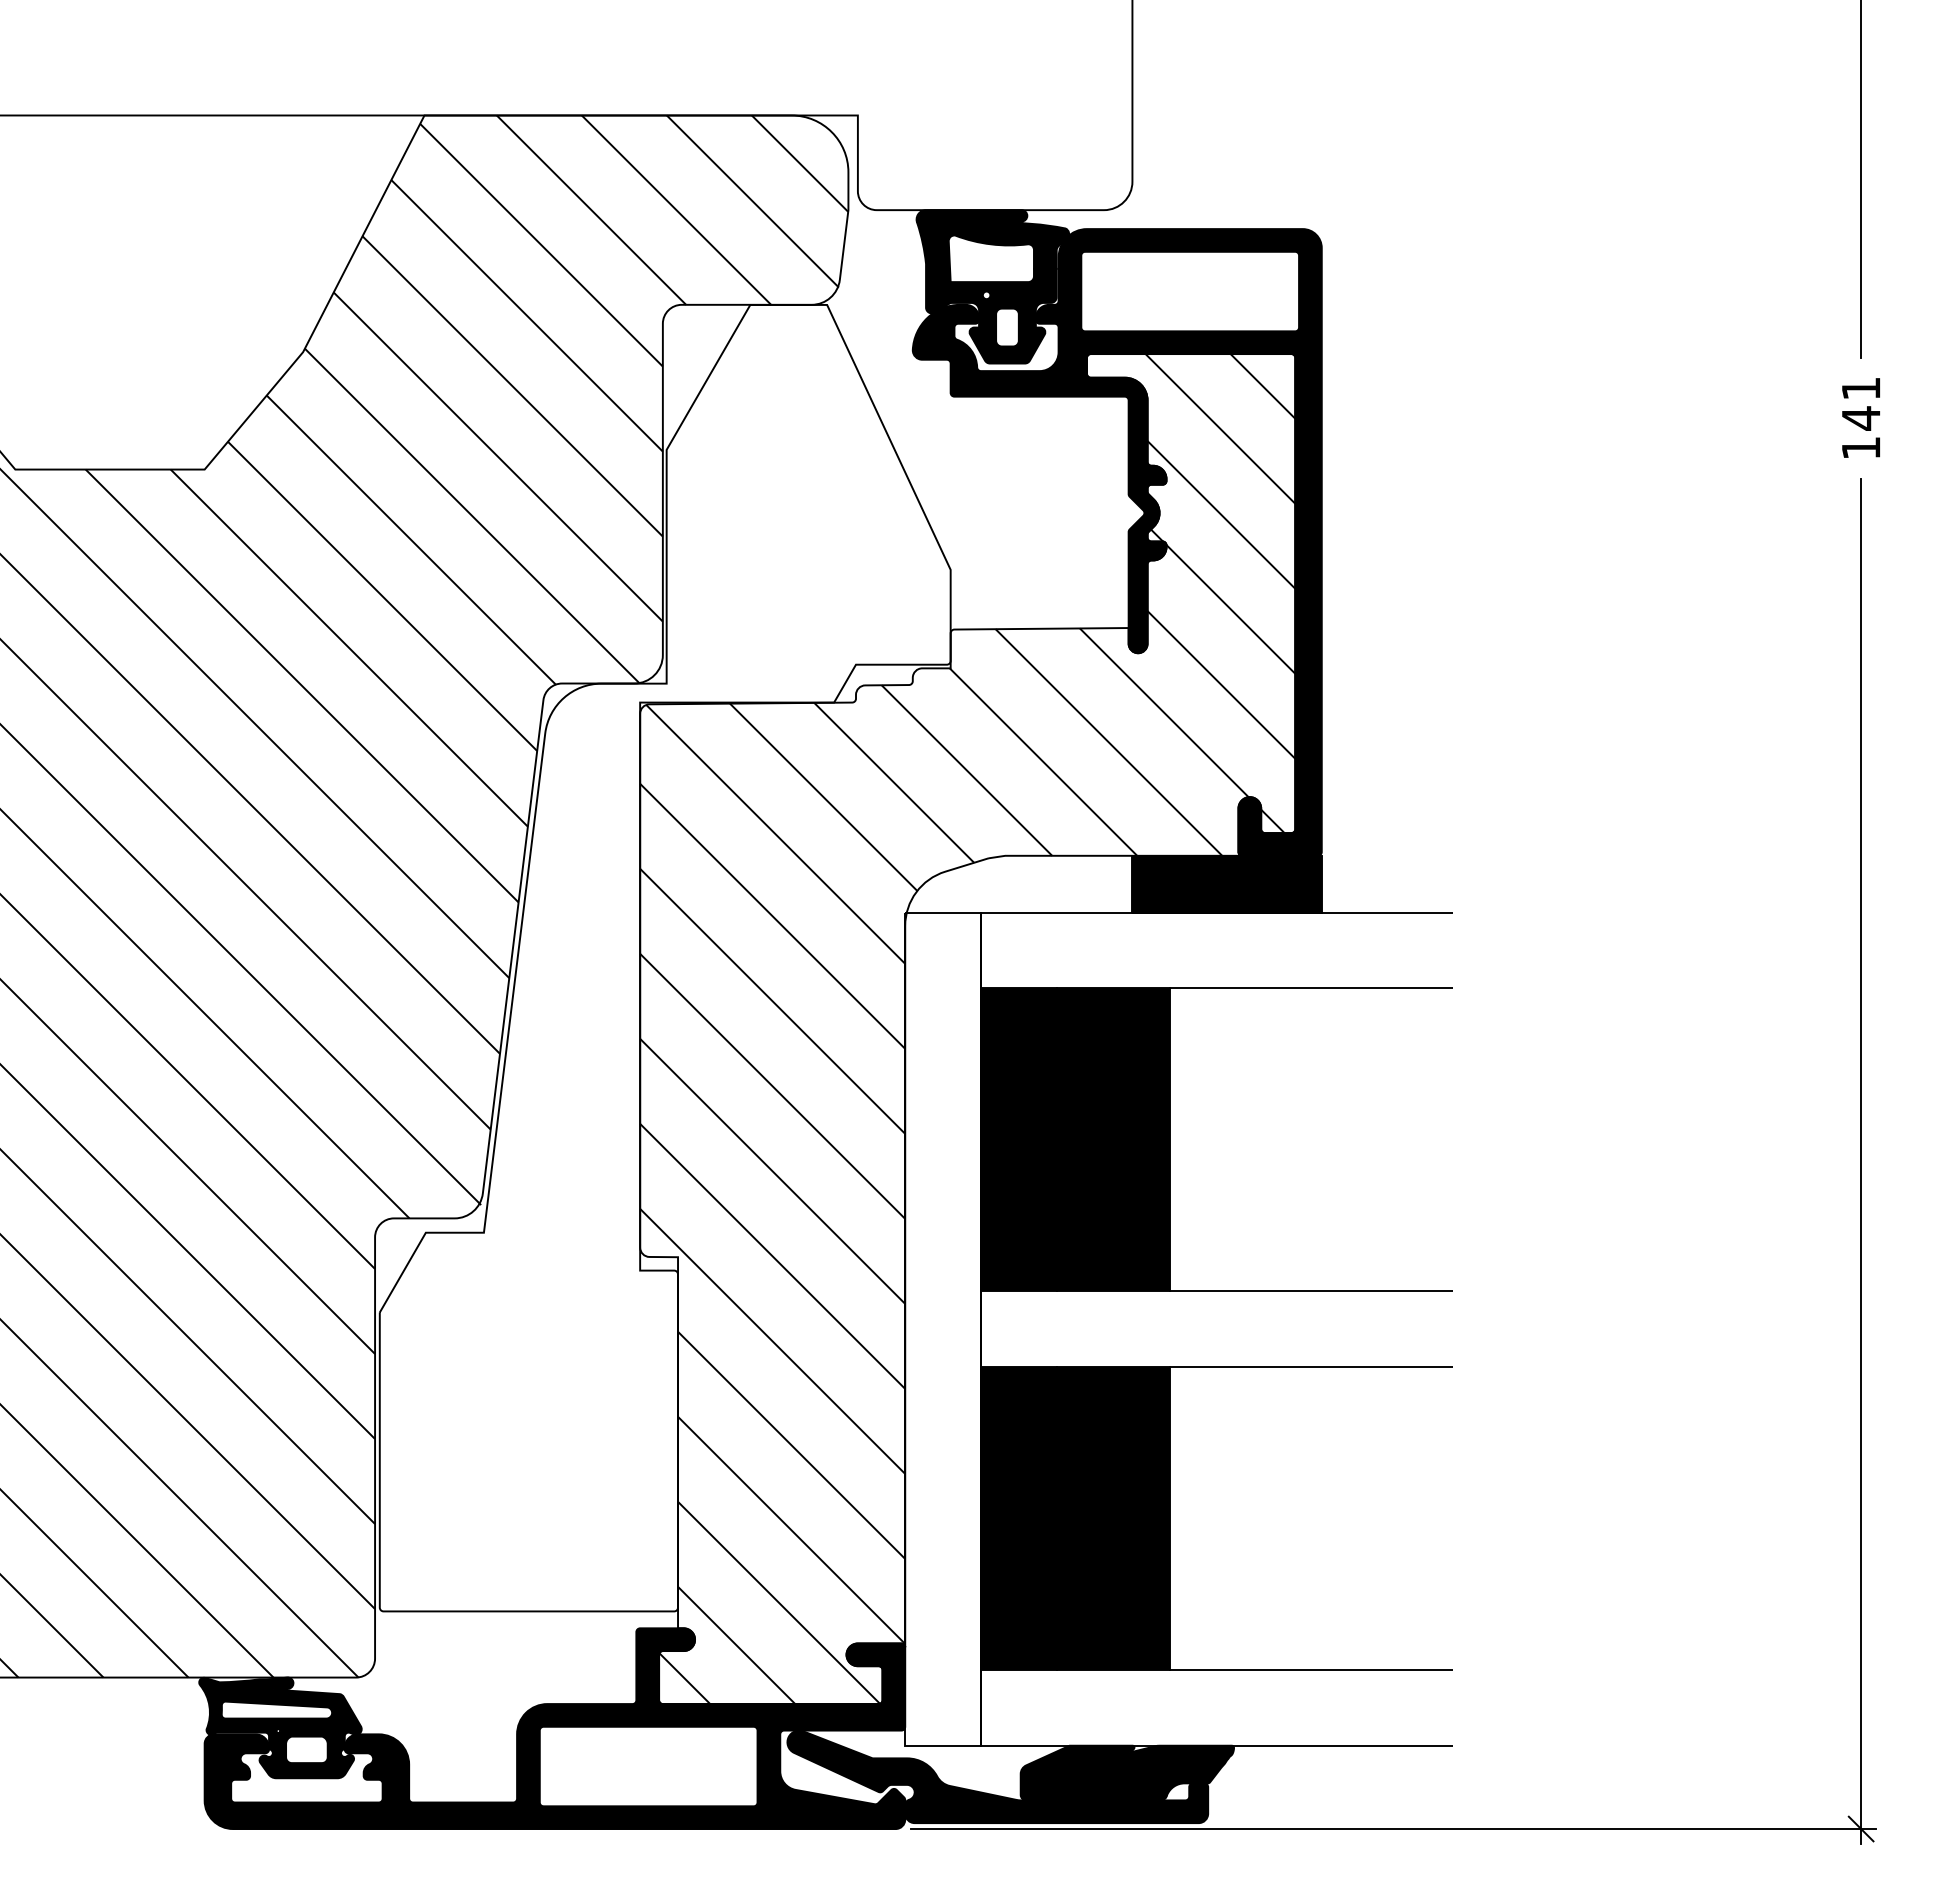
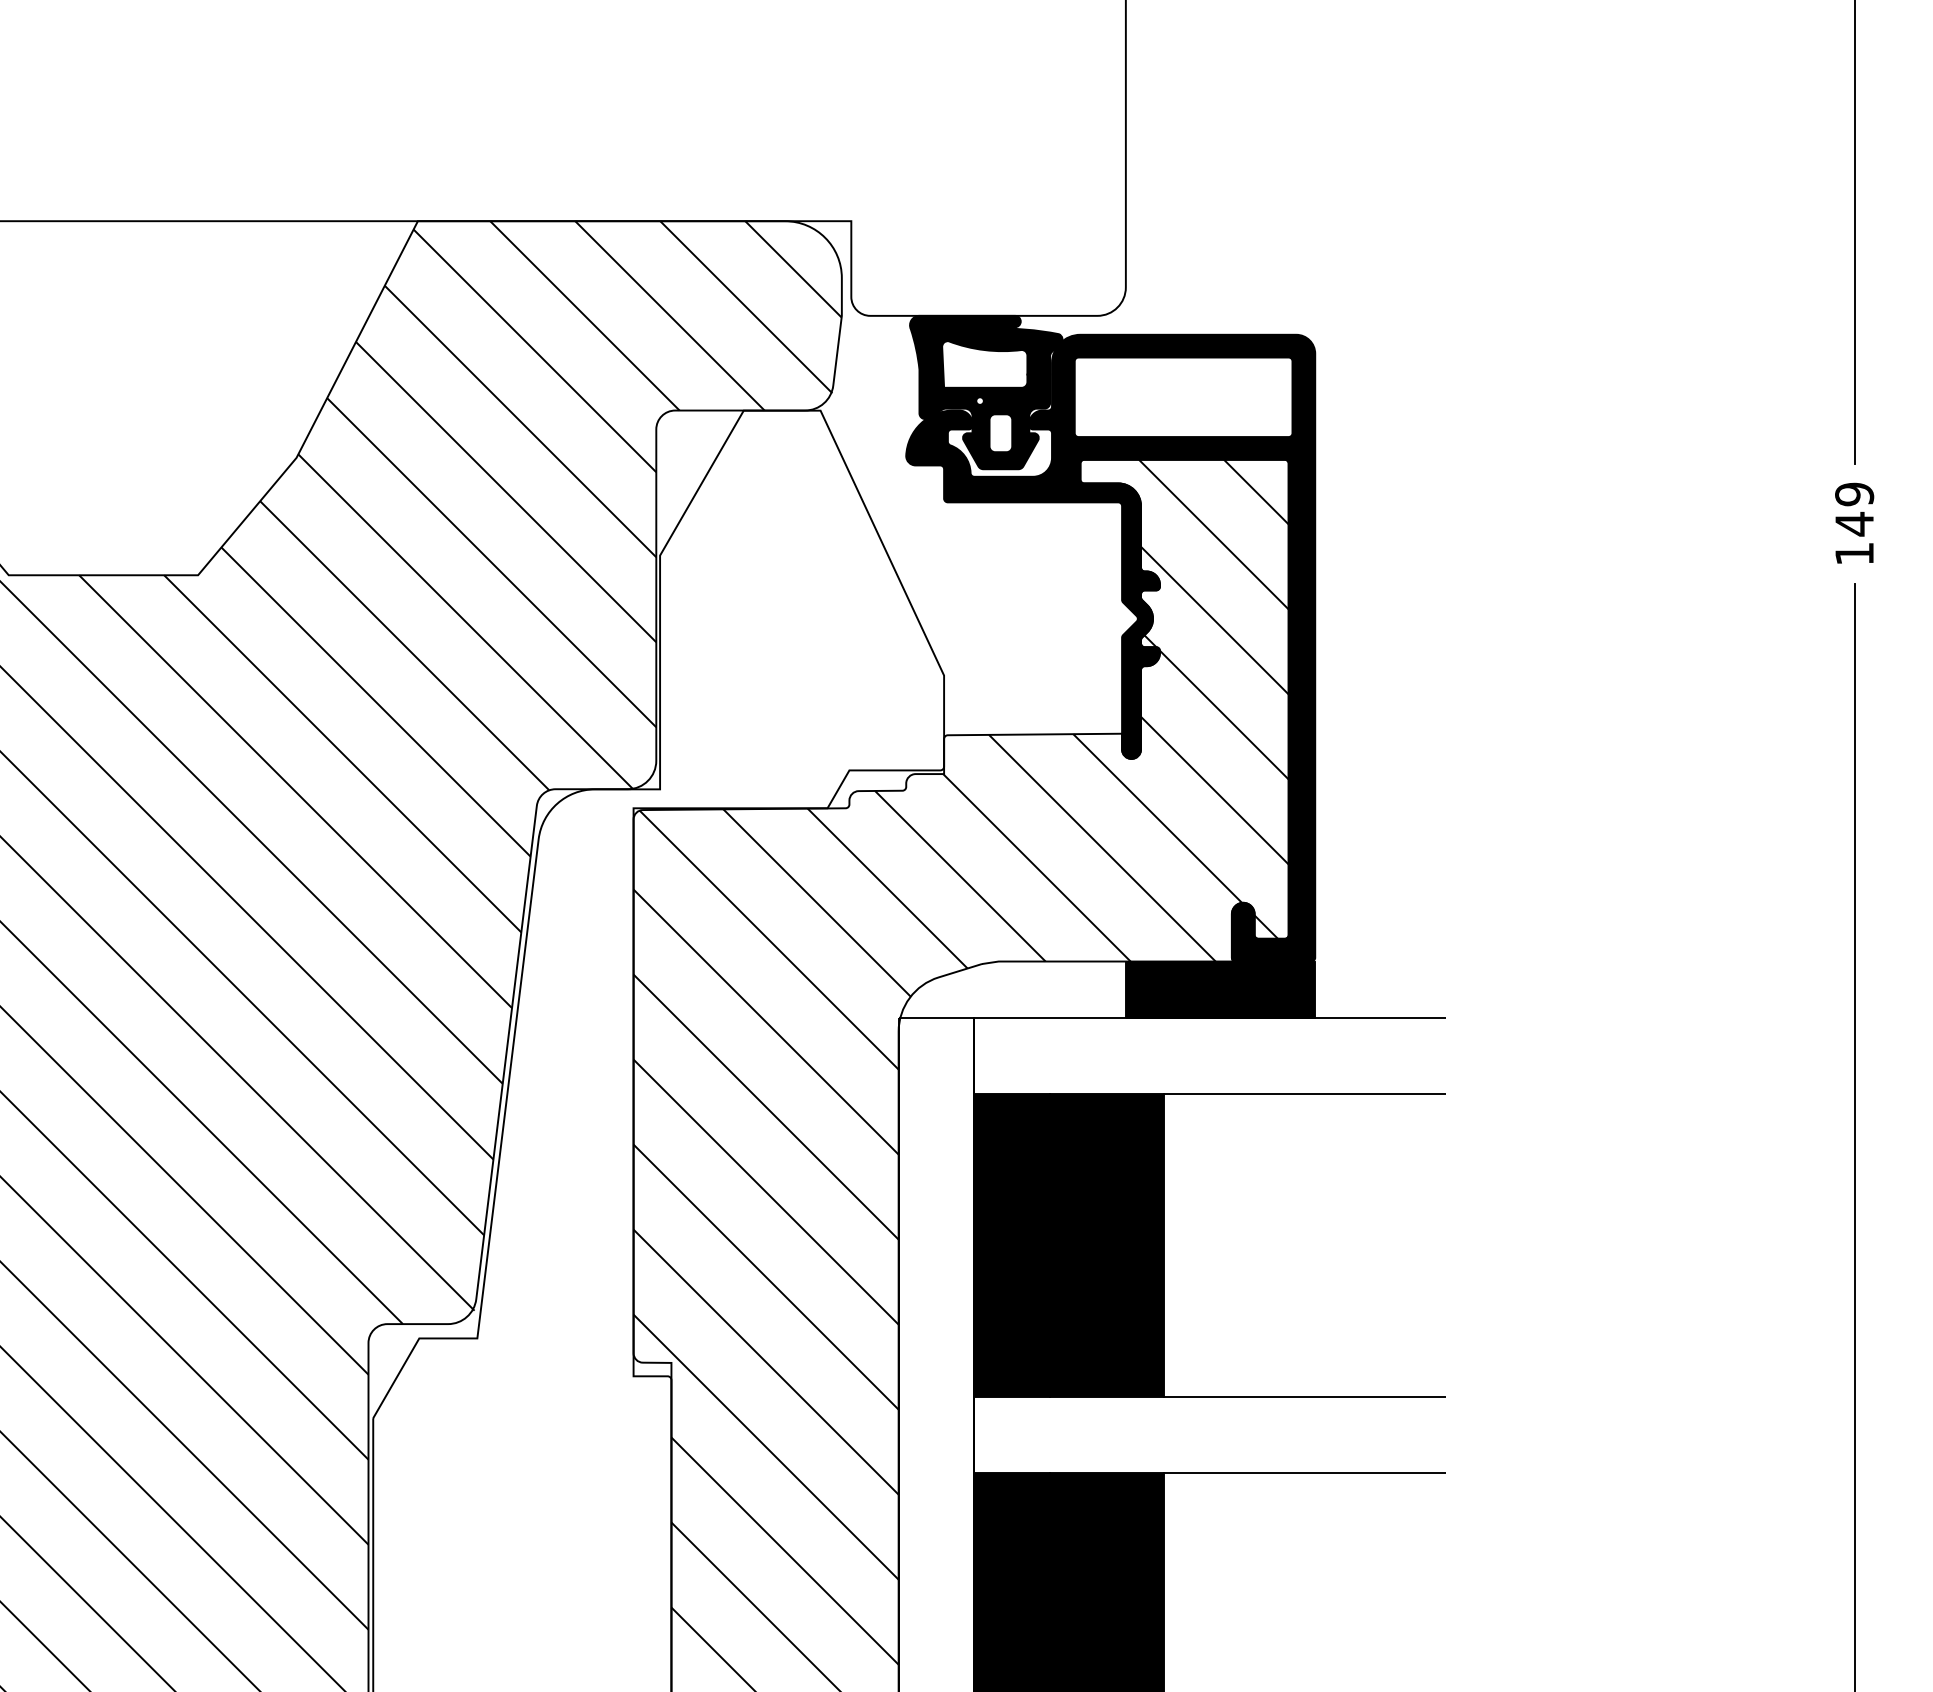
text: (1860, 388) -> (1853, 494), 141 -> 149

